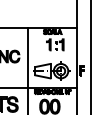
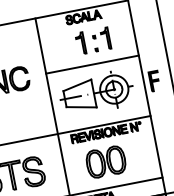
line: (52, 56) -> (92, 64), added

